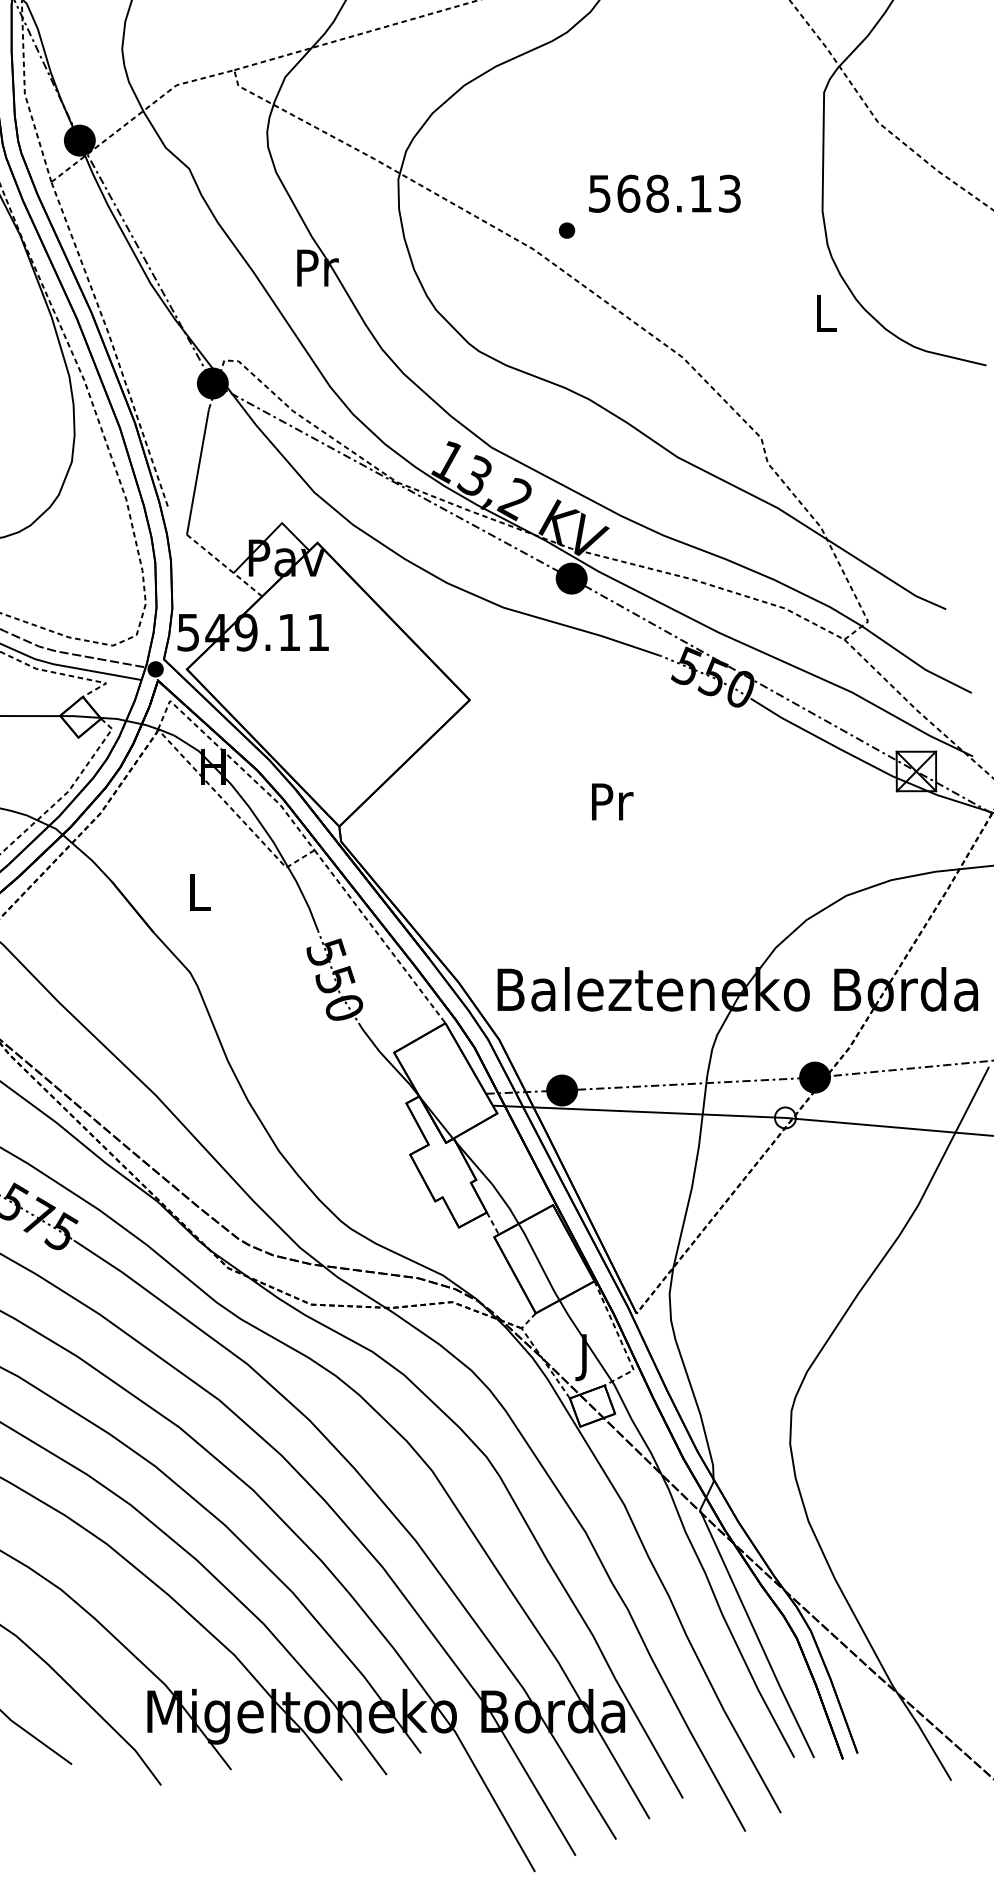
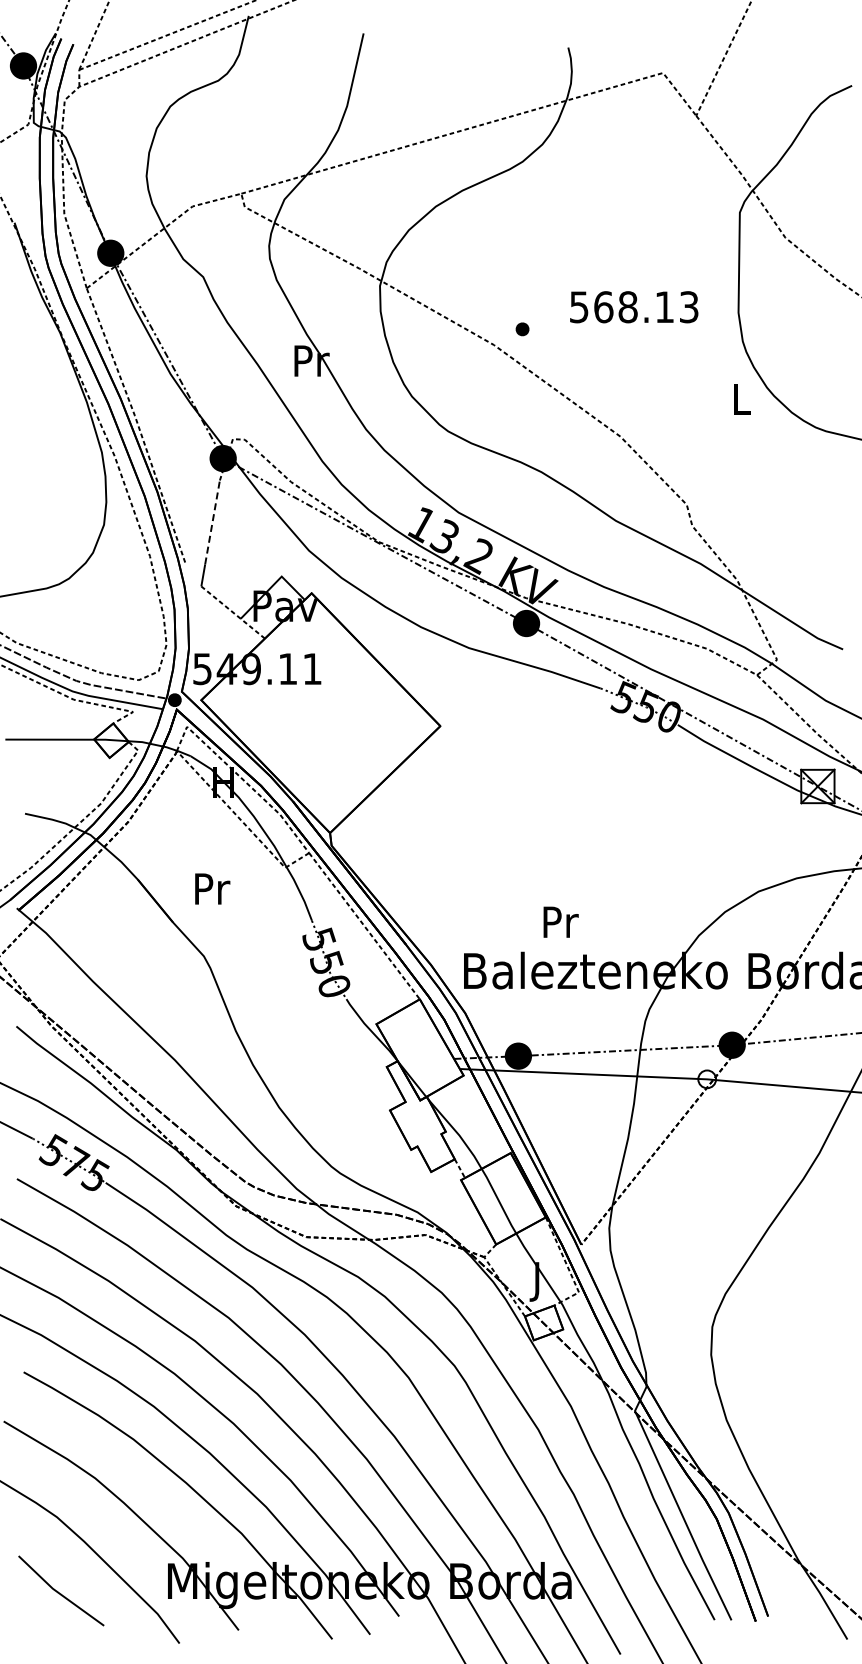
text: (665, 194) -> (634, 307), moved
line: (200, 459) -> (212, 522), solid -> dashed
text: (611, 801) -> (560, 921), moved
text: (200, 892) -> (212, 888), L -> Pr

